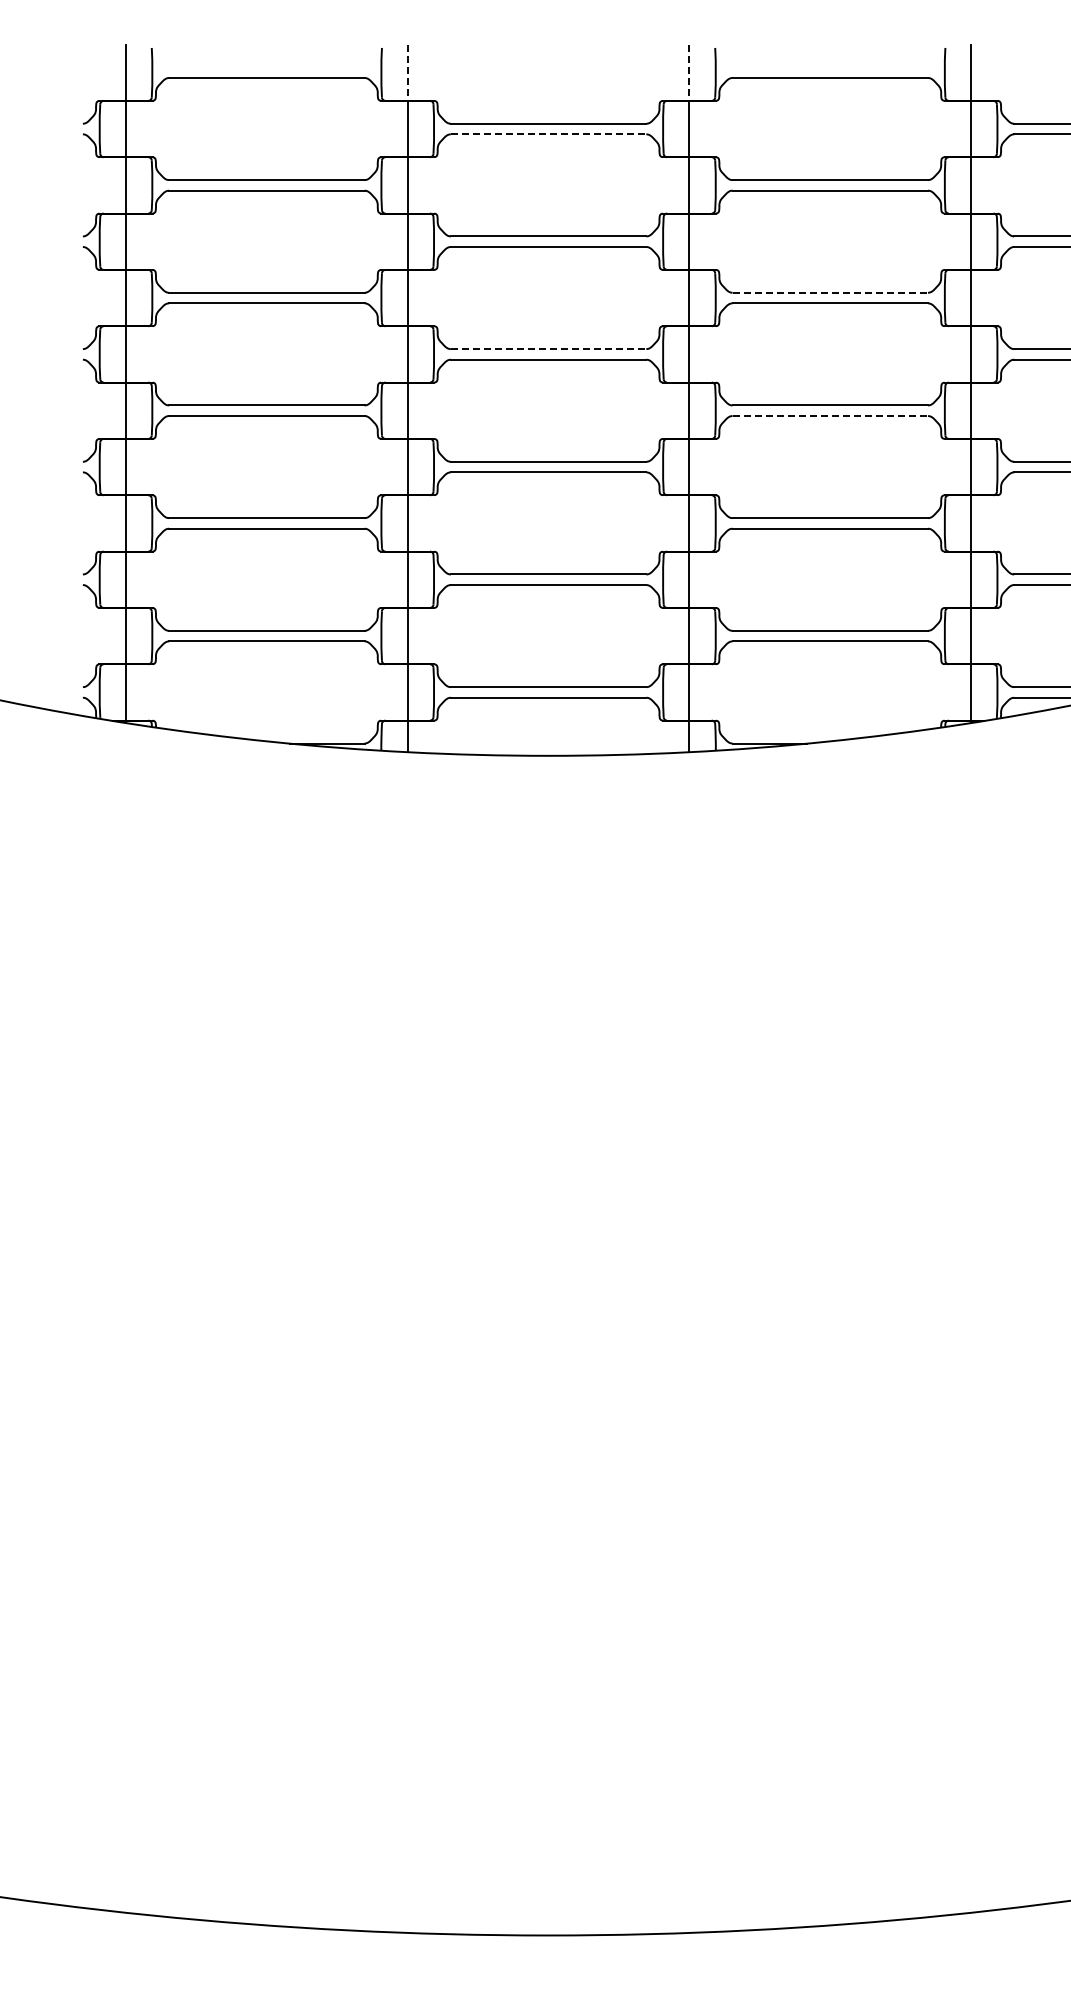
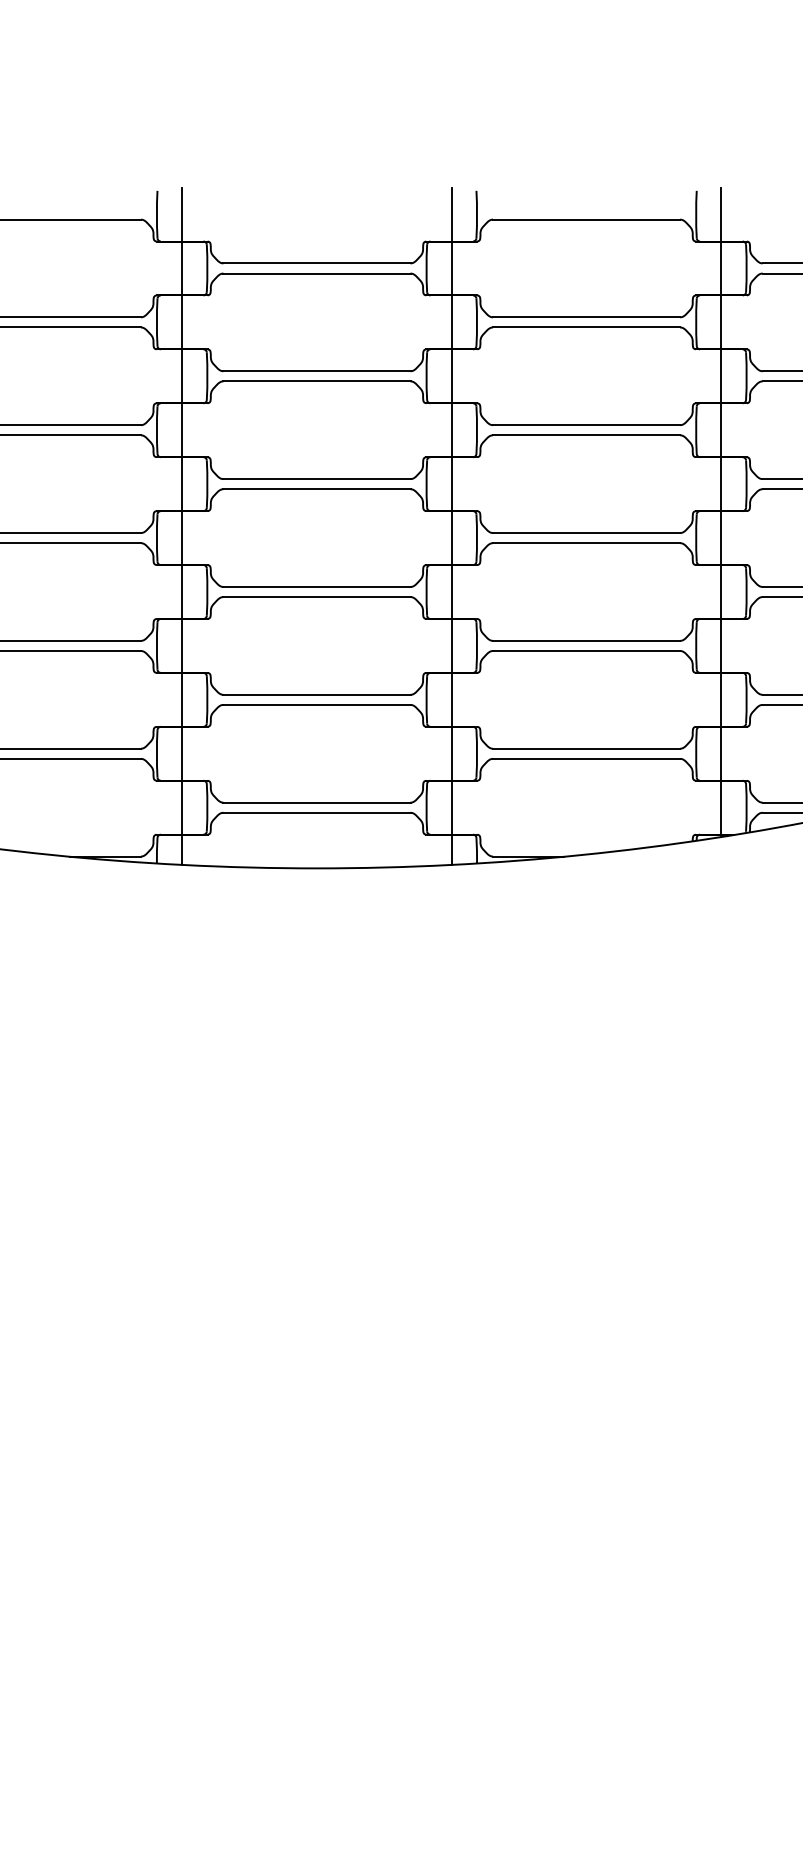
line: (407, 73) -> (181, 215), dashed -> solid
line: (689, 73) -> (451, 215), dashed -> solid
line: (548, 134) -> (316, 273), dashed -> solid
line: (830, 292) -> (586, 424), dashed -> solid
line: (548, 349) -> (316, 479), dashed -> solid
line: (830, 416) -> (586, 543), dashed -> solid

